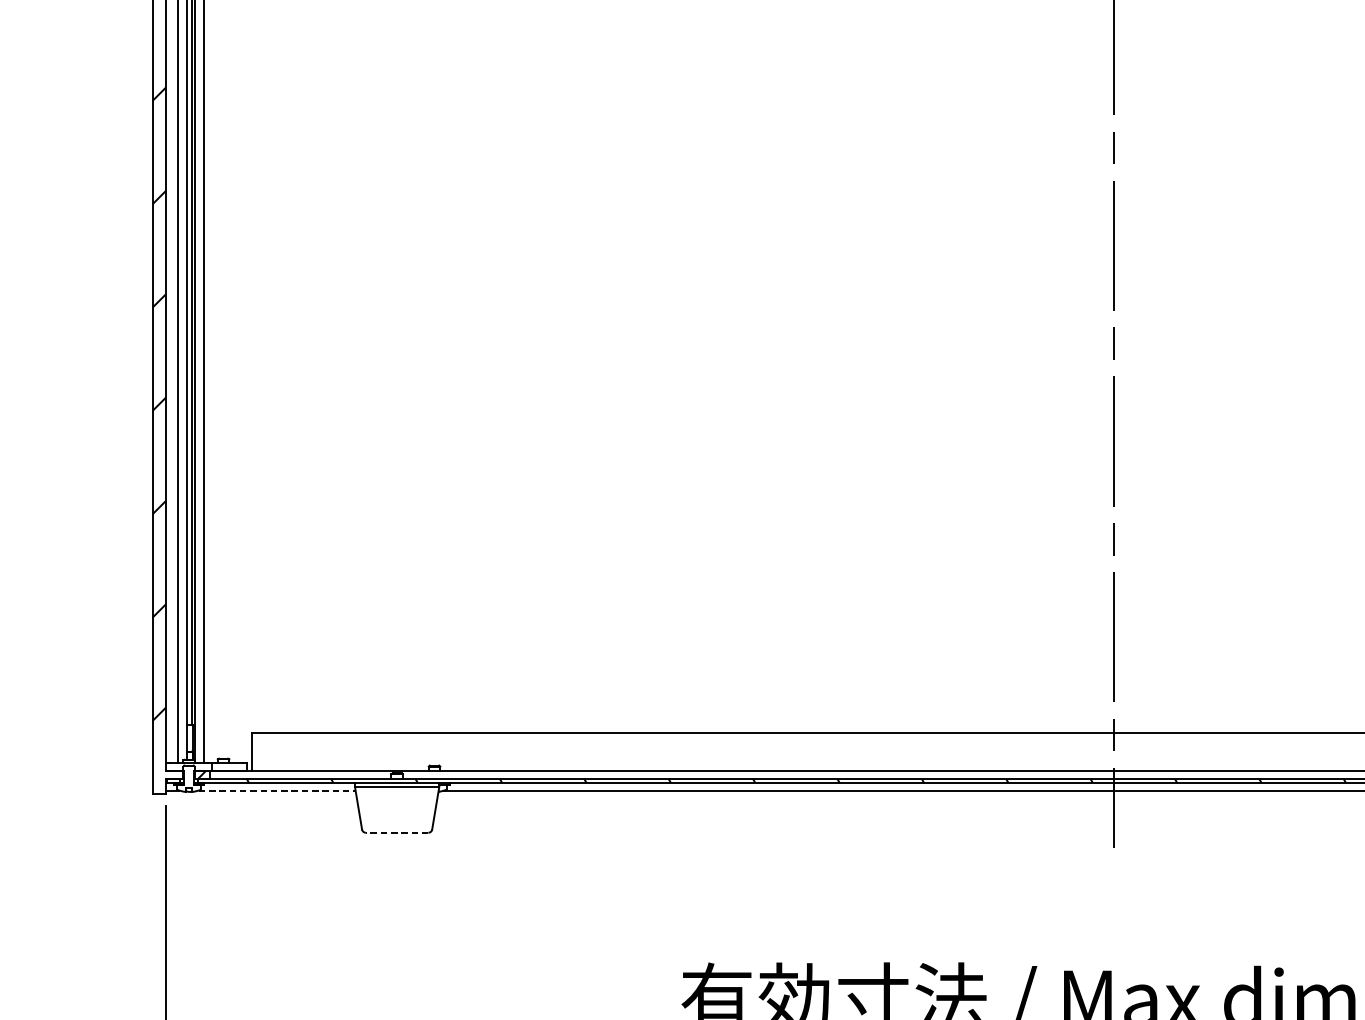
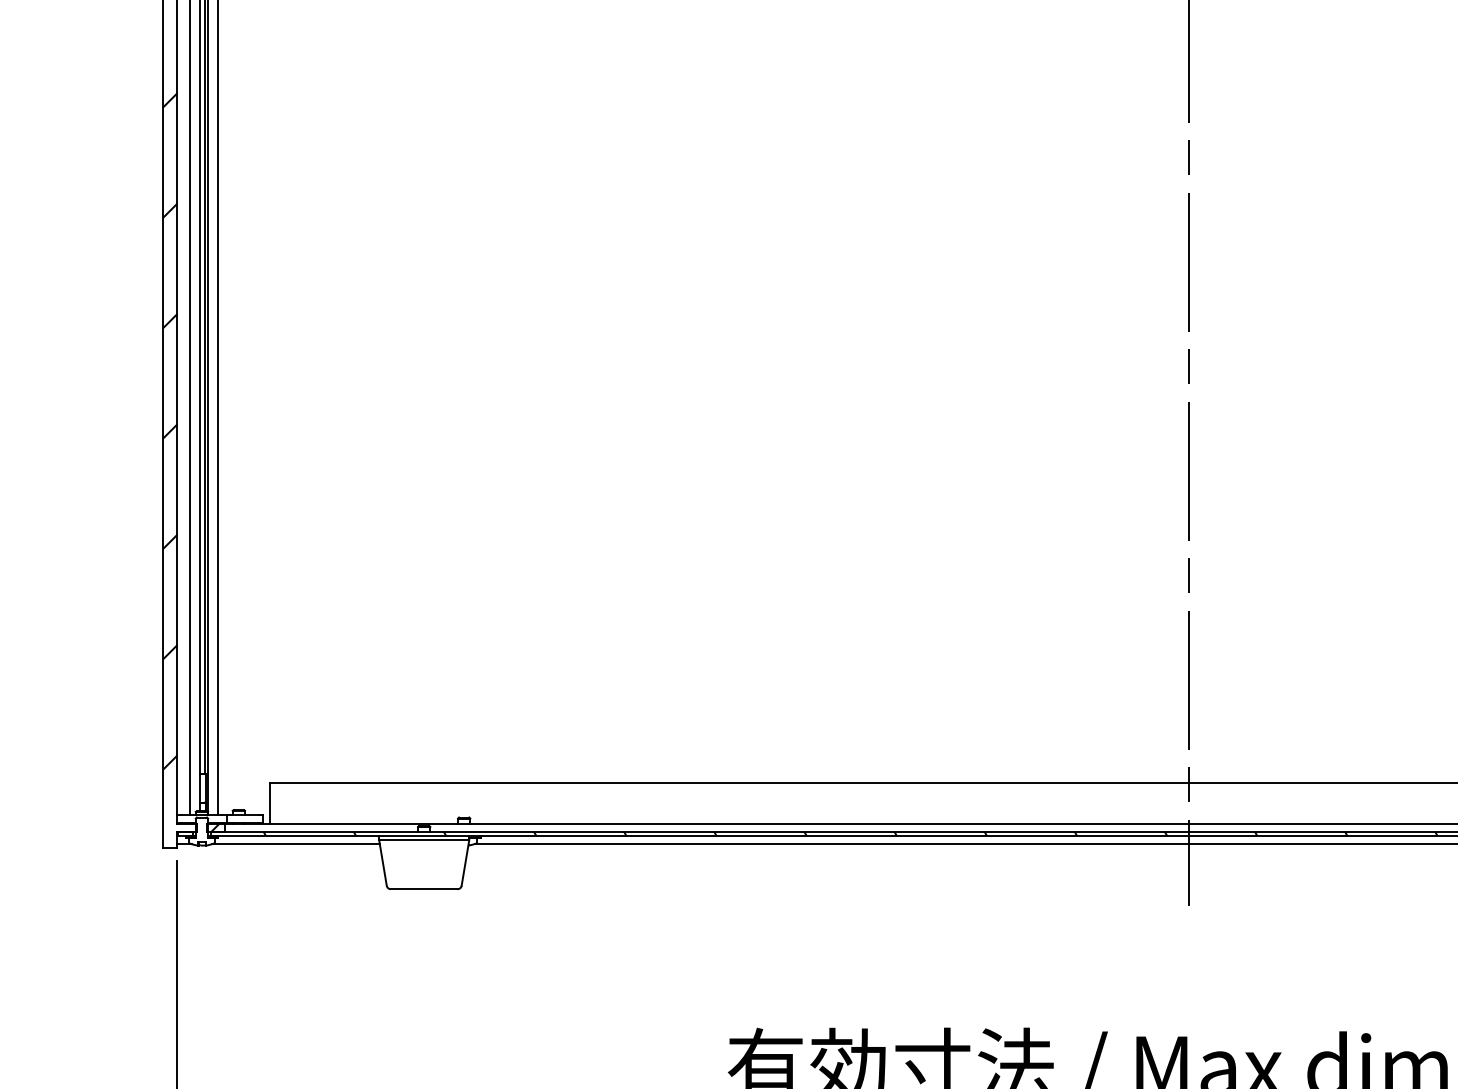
line: (277, 790) -> (296, 844), dashed -> solid
line: (396, 833) -> (423, 889), dashed -> solid

